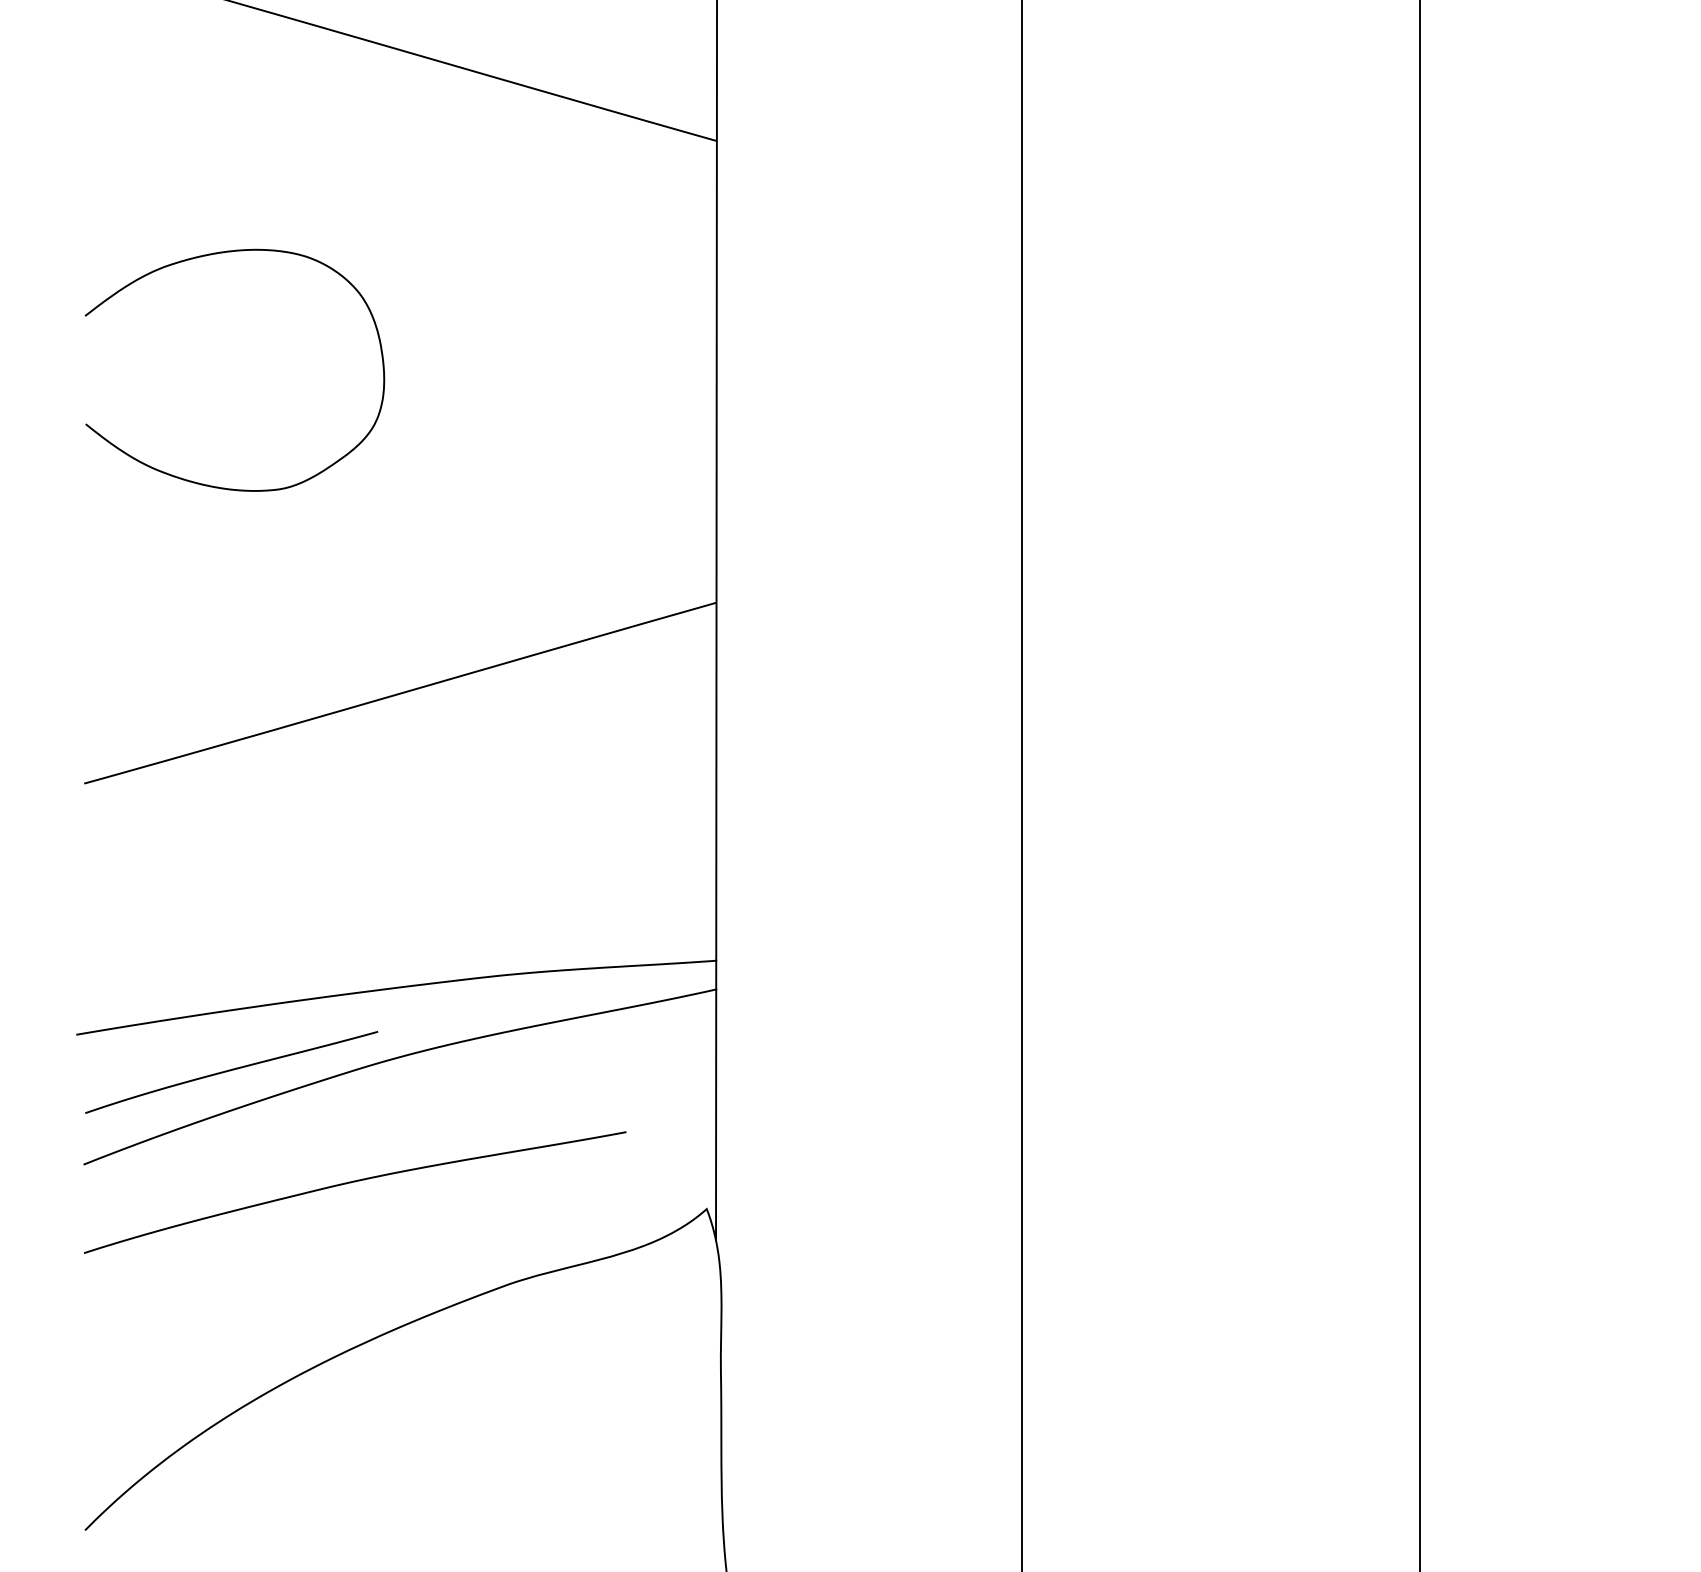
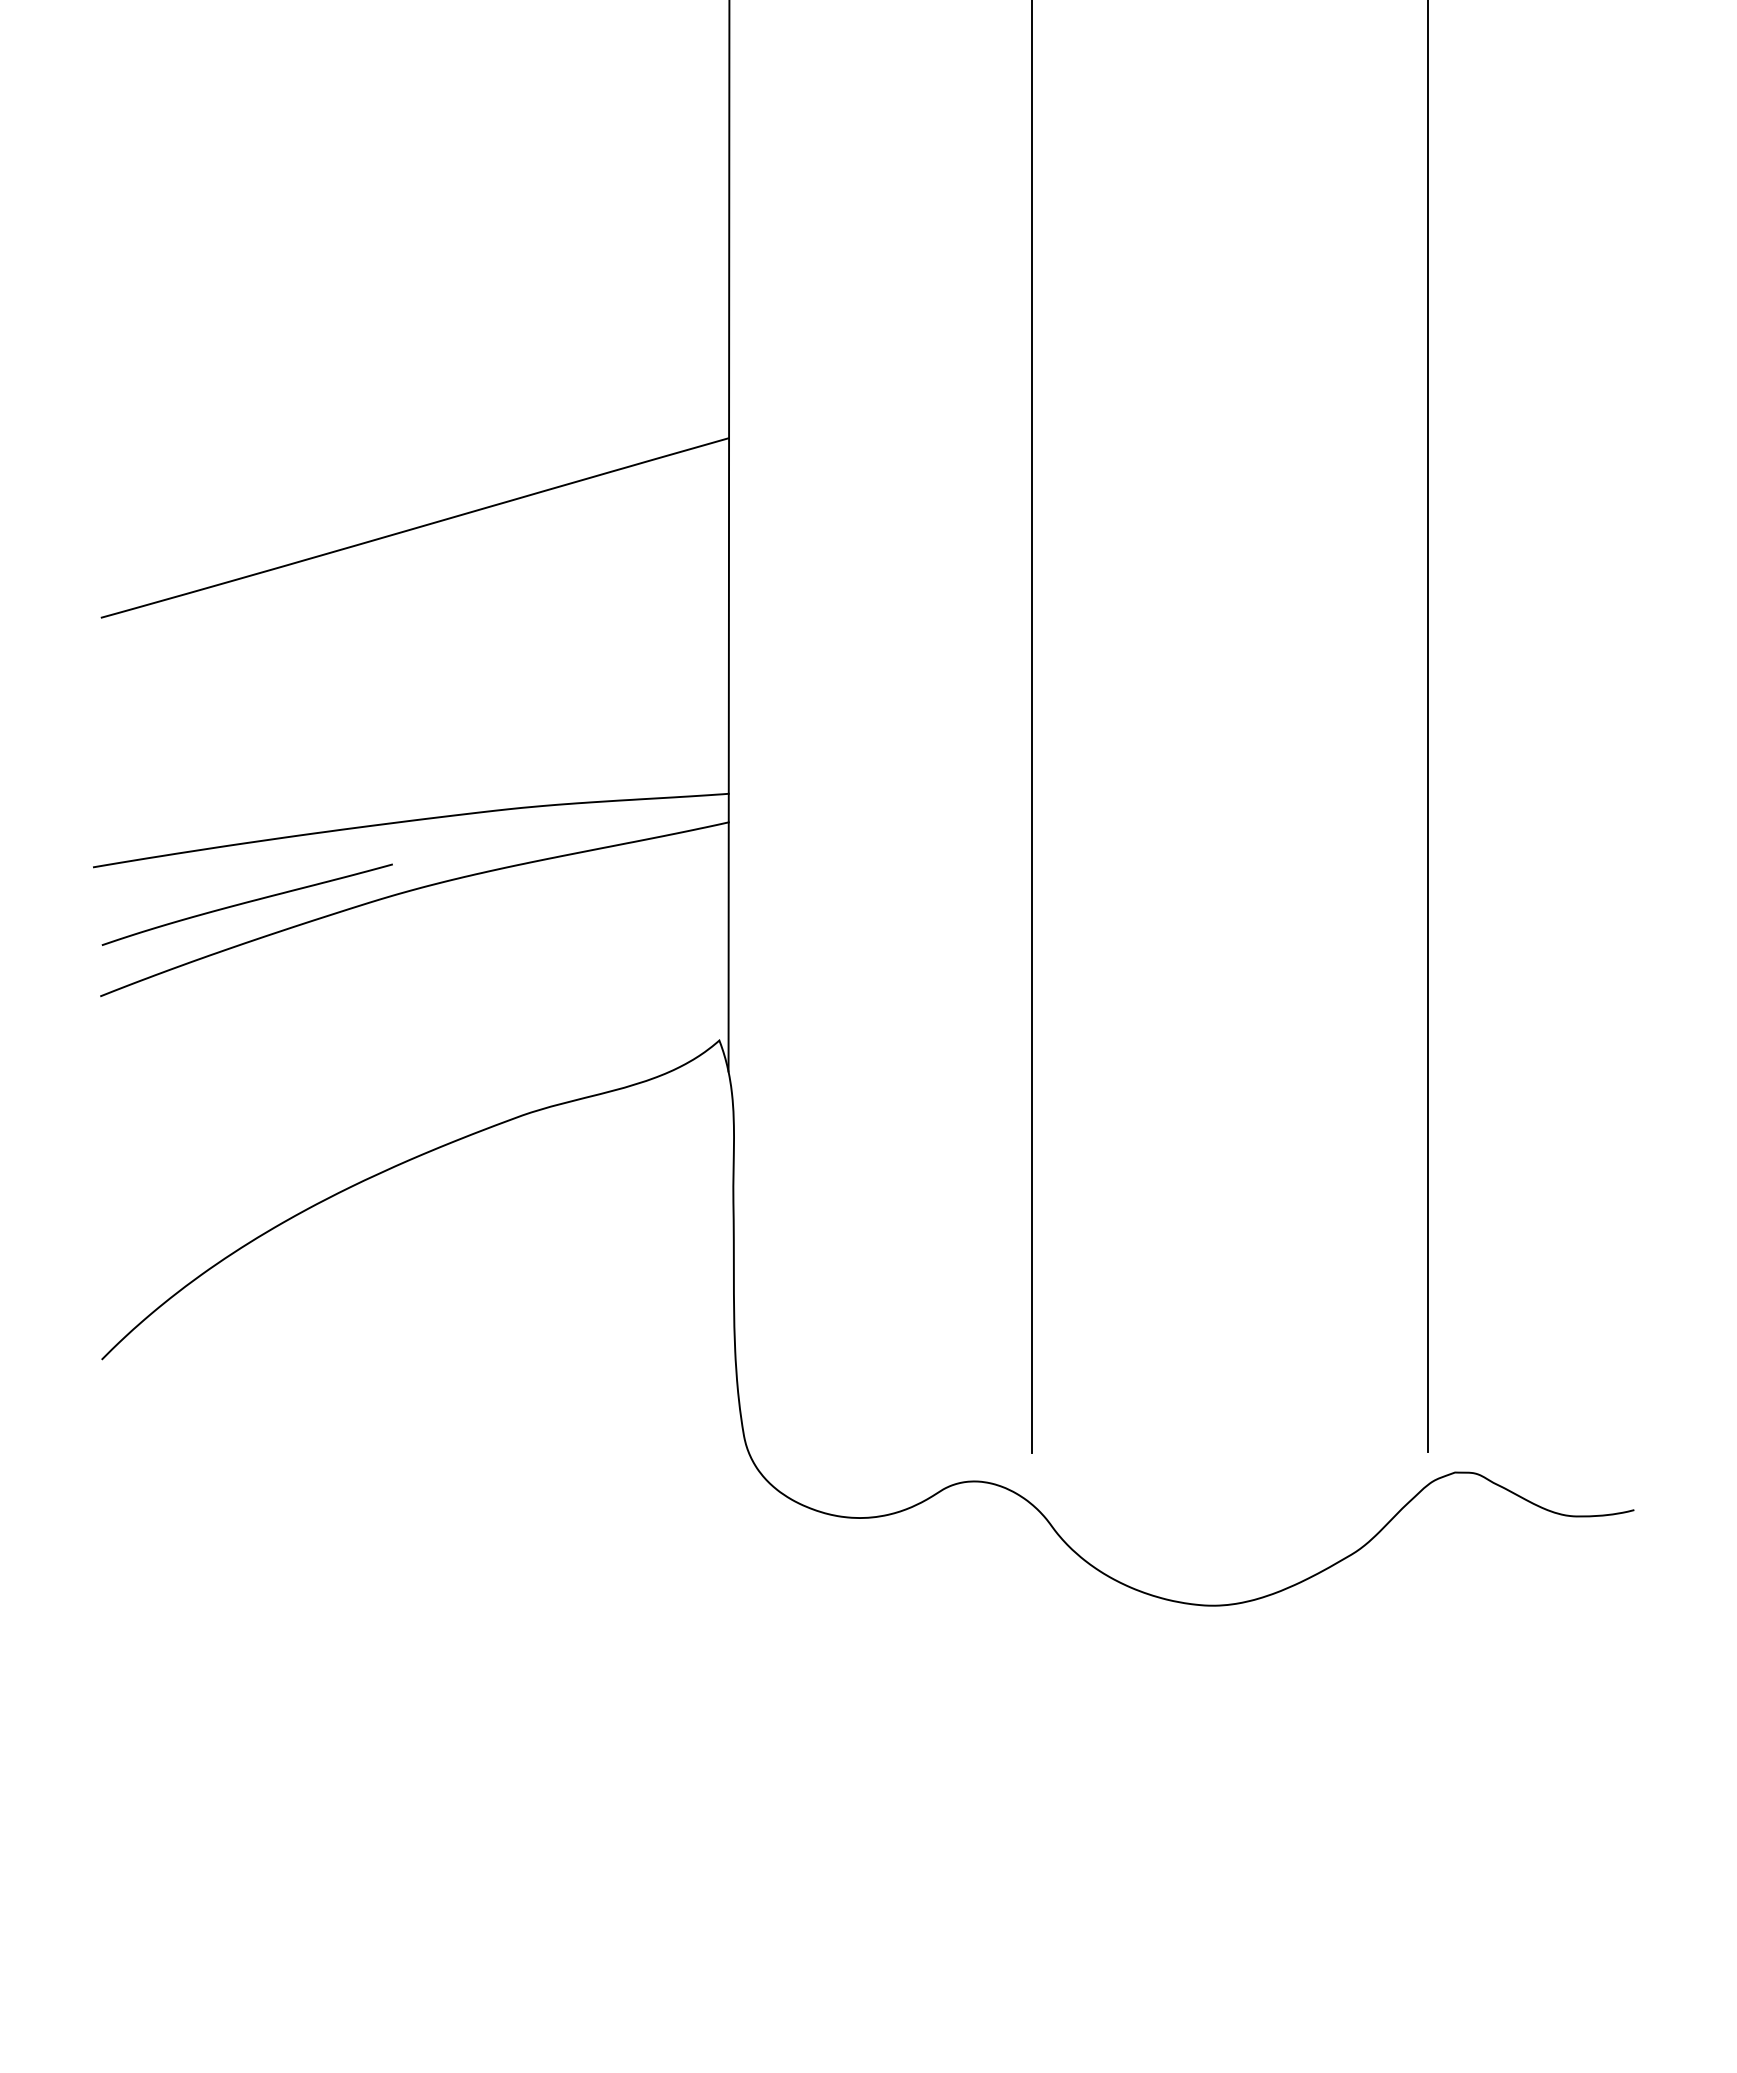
curve: (215, 254) -> (231, 92), removed
curve: (353, 1182) -> (368, 1014), removed

